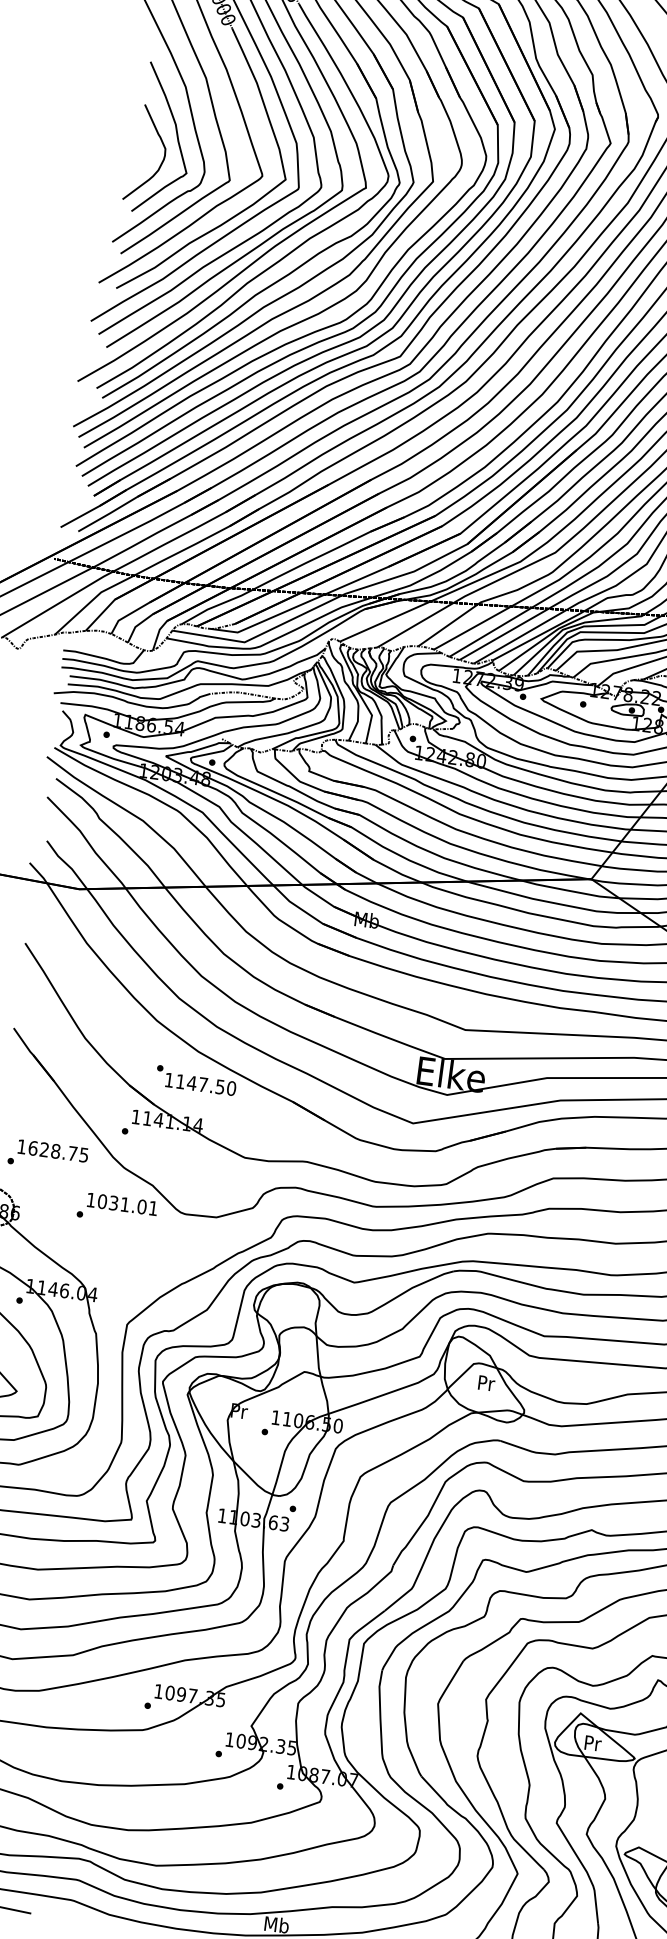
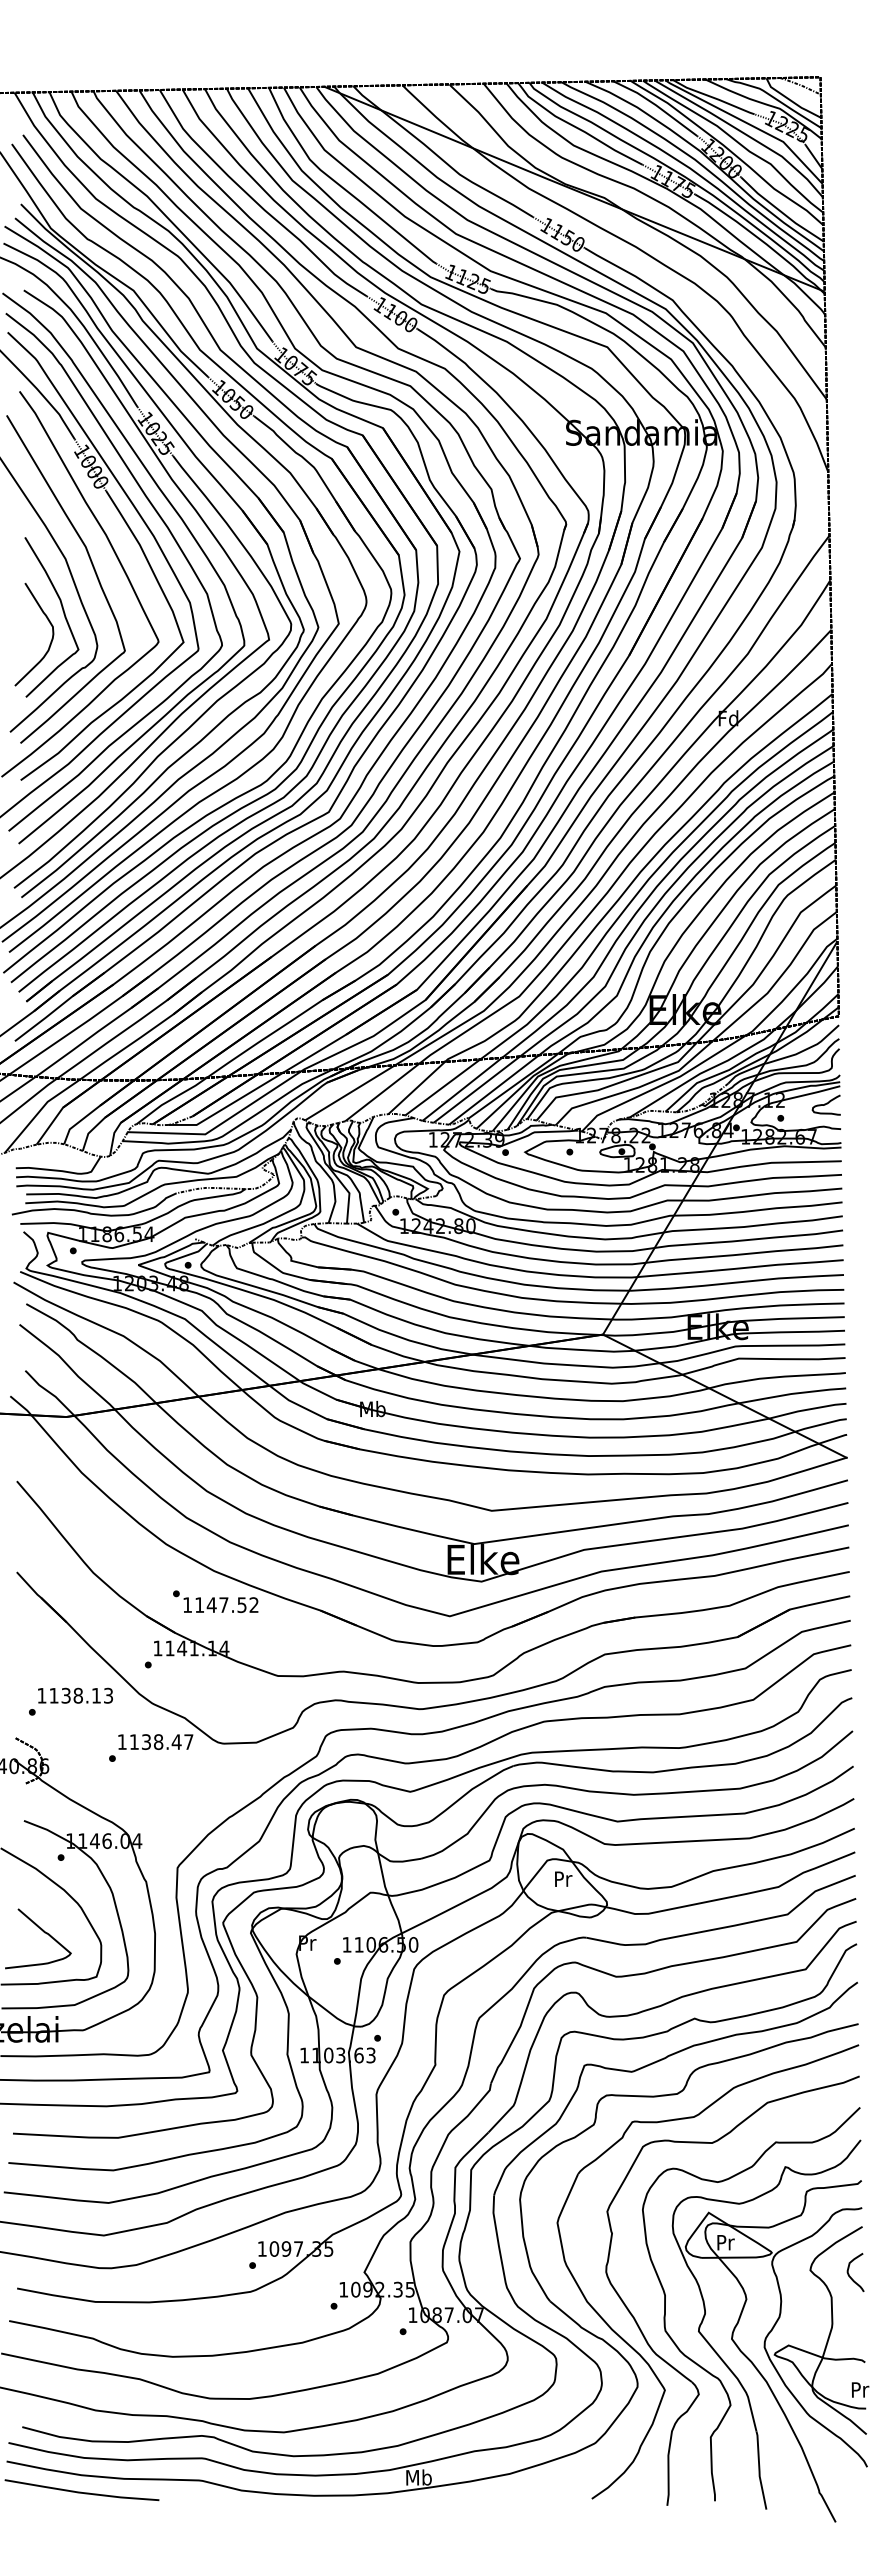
text: (231, 1087) -> (253, 1604), 1147.50 -> 1147.52
text: (57, 1151) -> (80, 1695), 1628.75 -> 1138.13
text: (127, 1204) -> (161, 1741), 1031.01 -> 1138.47

